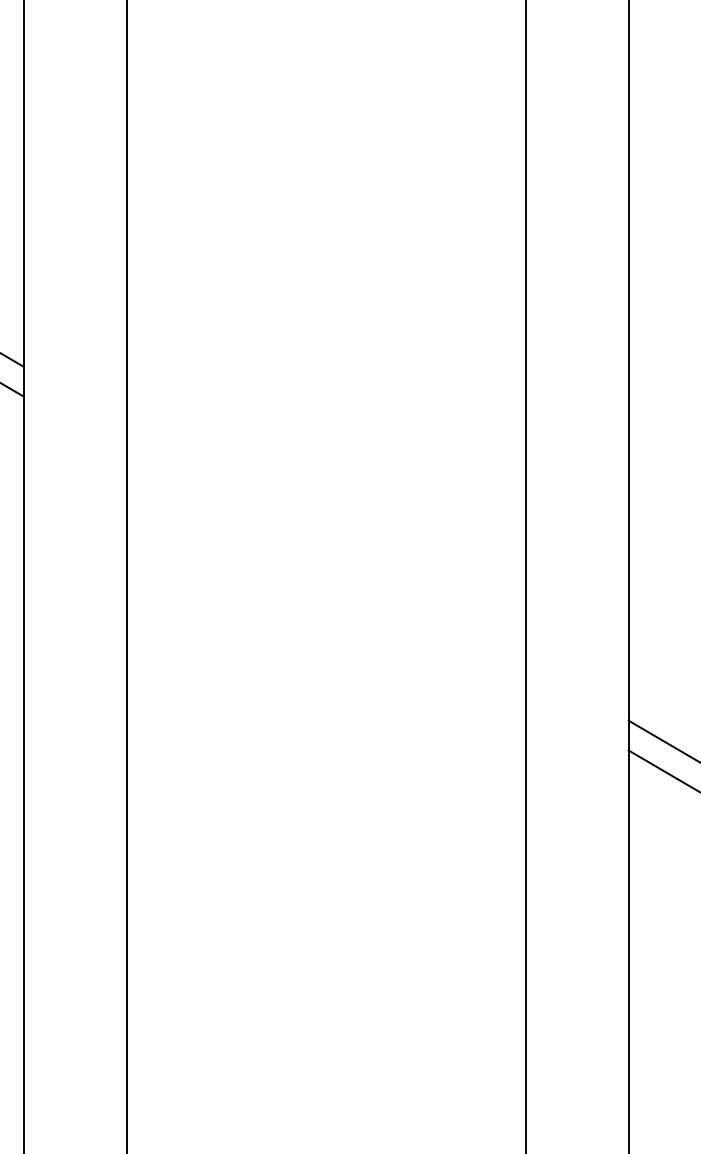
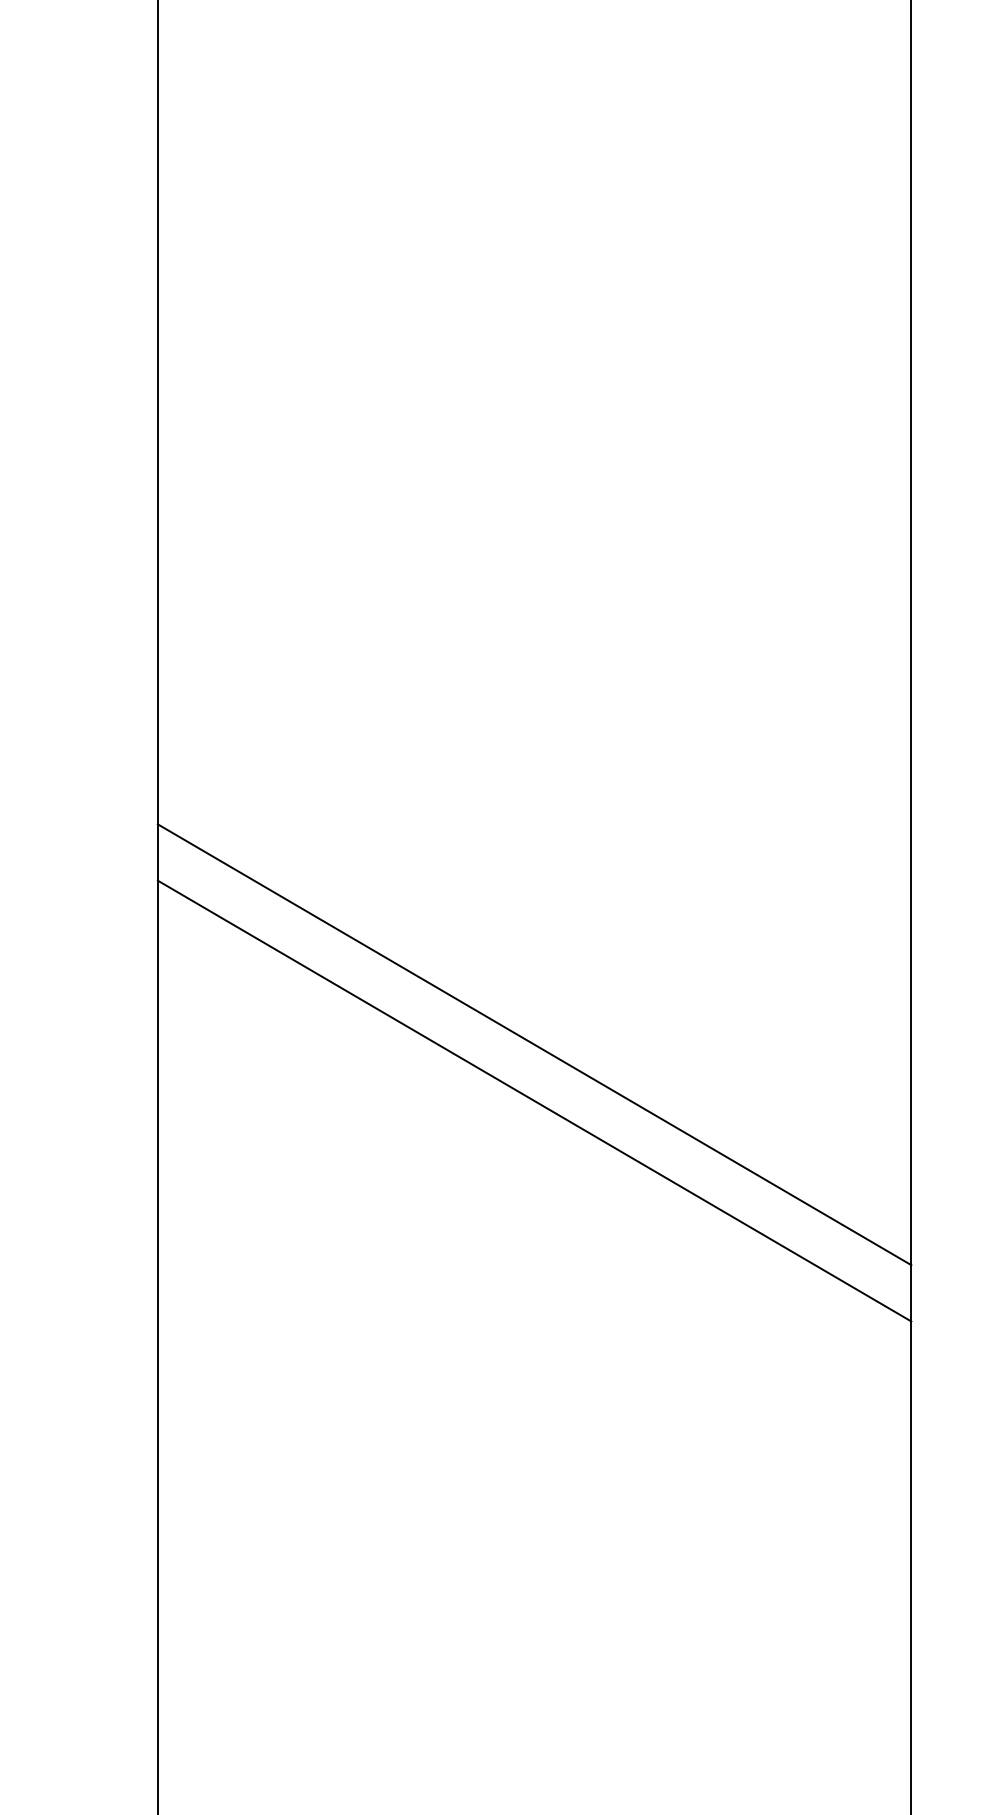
line: (325, 543) -> (533, 1044), added
line: (325, 573) -> (533, 1100), added

